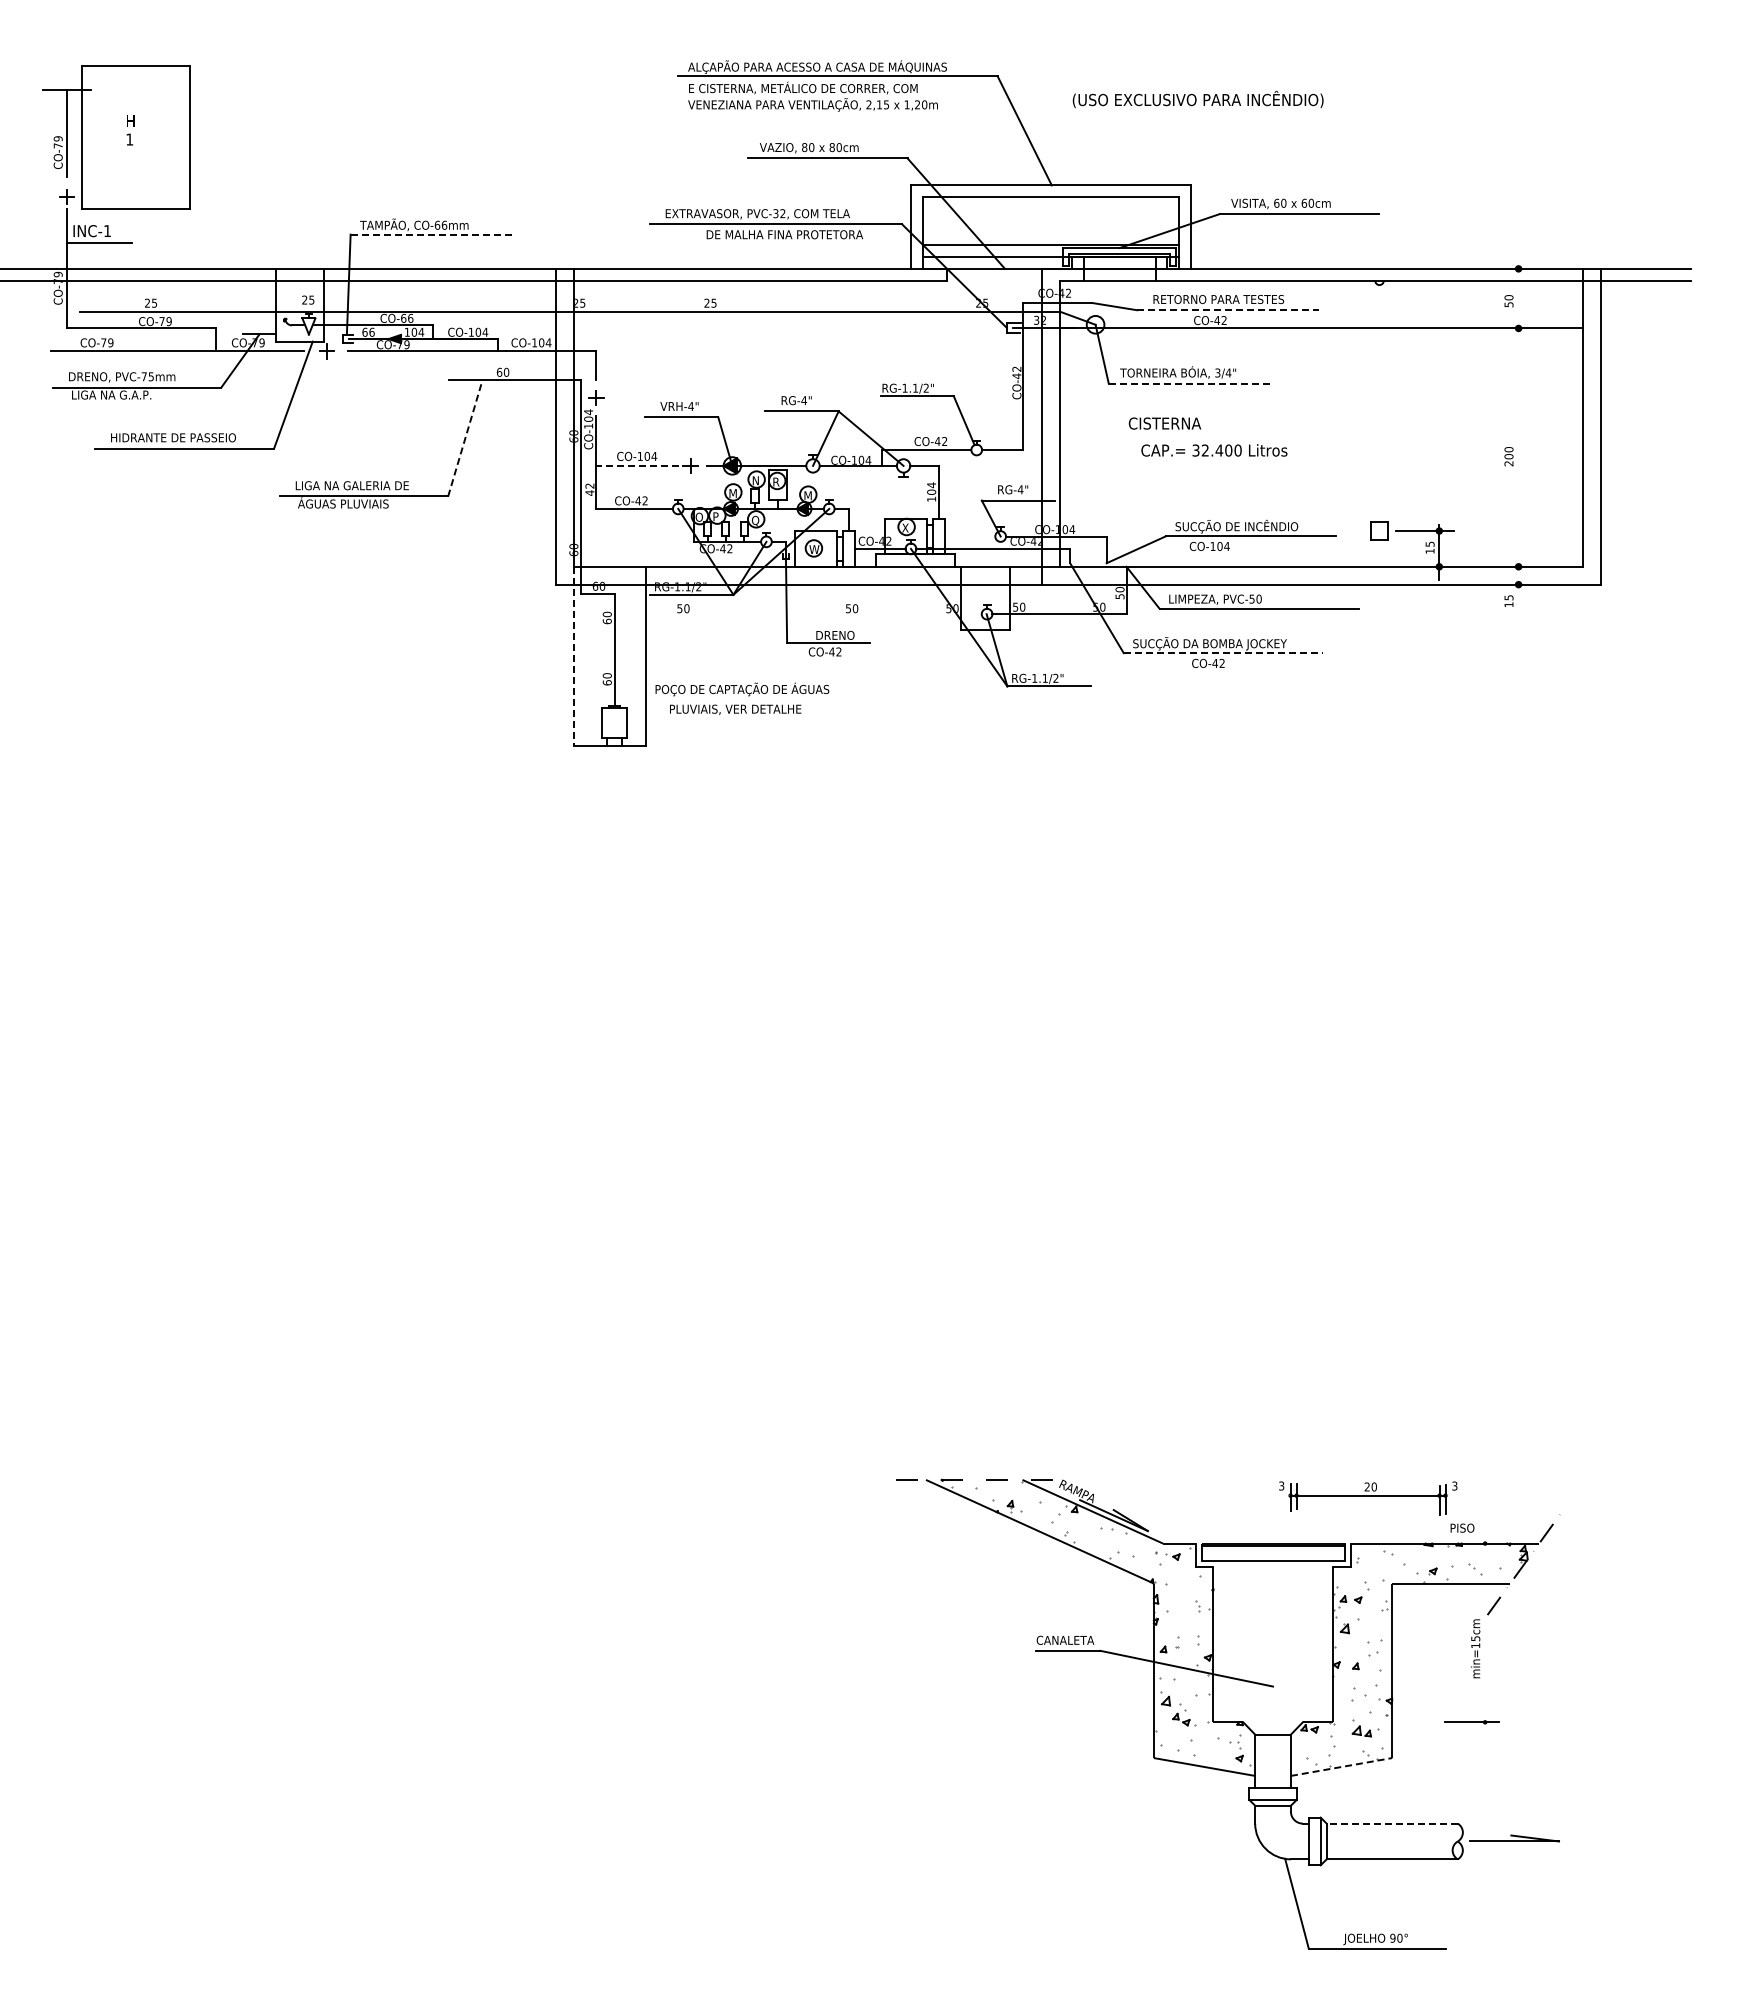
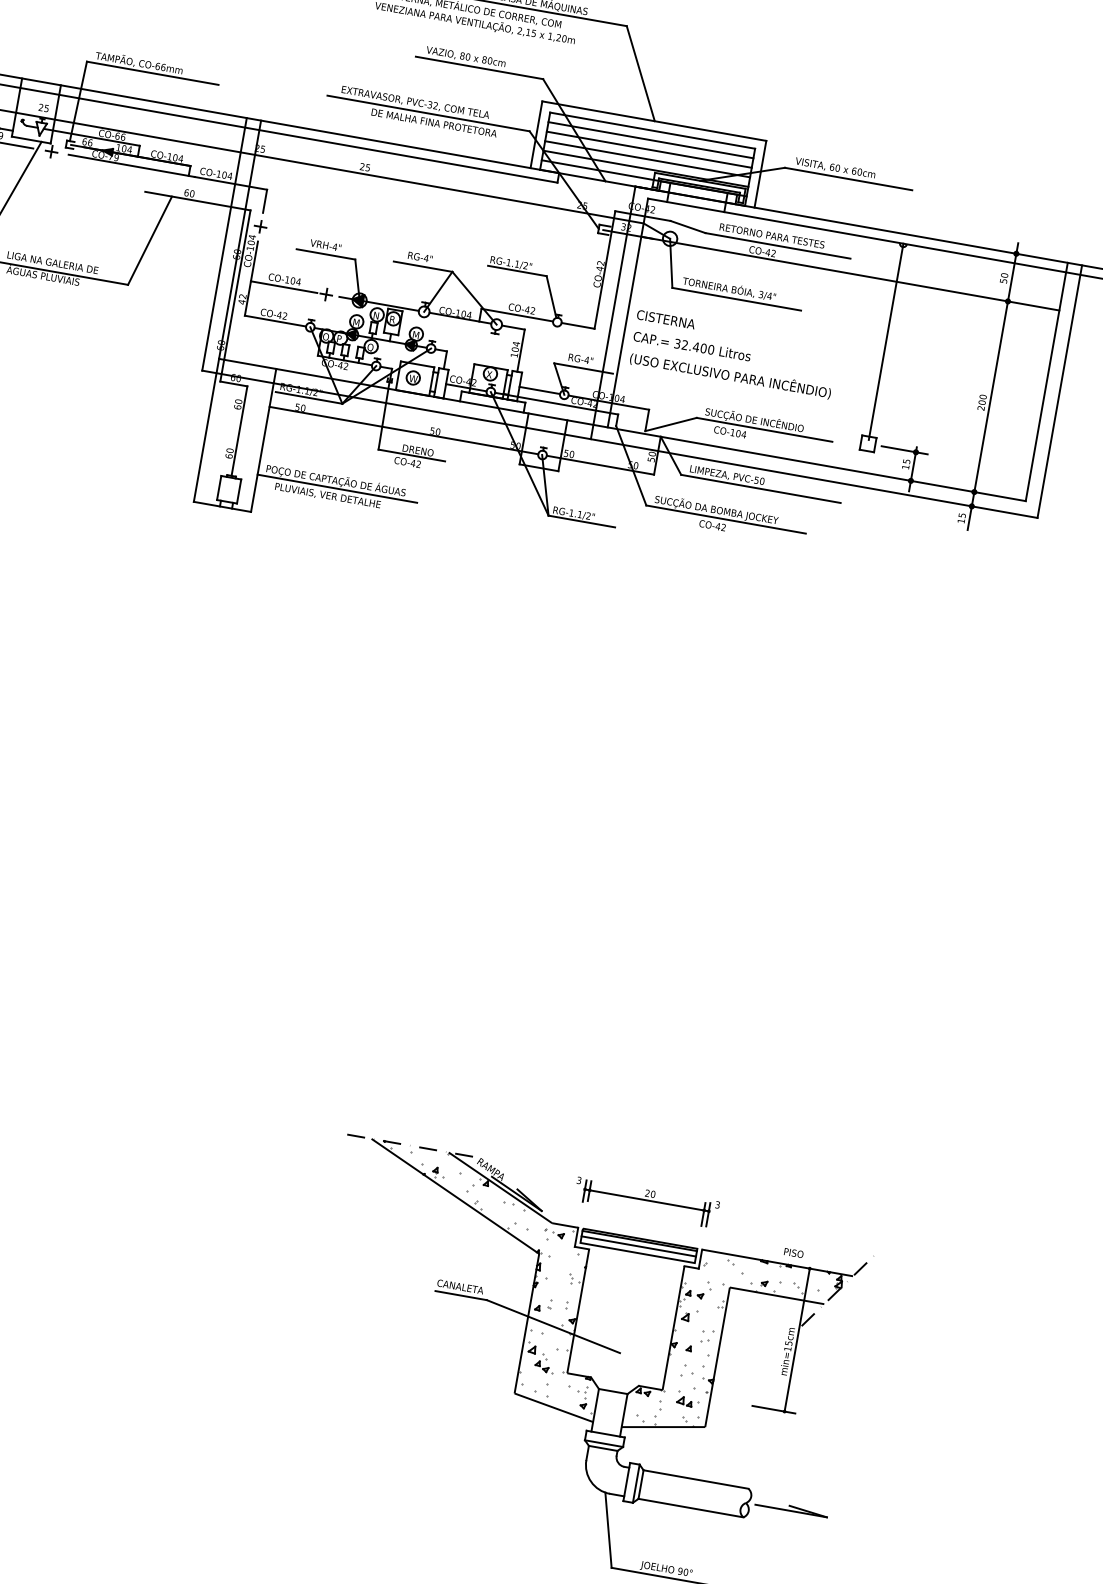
text: (1197, 99) -> (730, 375), moved
line: (1051, 209) -> (651, 140), added
line: (1051, 221) -> (649, 150), added
line: (1051, 233) -> (647, 159), added
line: (433, 234) -> (153, 73), dashed -> solid
line: (1227, 310) -> (777, 246), dashed -> solid
line: (1188, 383) -> (736, 298), dashed -> solid
line: (1379, 403) -> (886, 341), added
text: (1164, 423) -> (665, 319), moved
line: (1518, 434) -> (992, 386), added
line: (465, 438) -> (150, 240), dashed -> solid
text: (1214, 450) -> (692, 346), moved
line: (637, 465) -> (283, 286), dashed -> solid
line: (969, 536) -> (539, 390), added
line: (813, 614) -> (403, 430), added
line: (1223, 653) -> (726, 519), dashed -> solid
line: (574, 656) -> (206, 430), dashed -> solid
line: (745, 698) -> (337, 488), added
part: (1368, 1498) -> (646, 1202), moved
line: (1272, 1553) -> (638, 1246), added
line: (1485, 1632) -> (797, 1339), added
line: (1342, 1766) -> (664, 1426), dashed -> solid
line: (1392, 1823) -> (696, 1479), dashed -> solid

